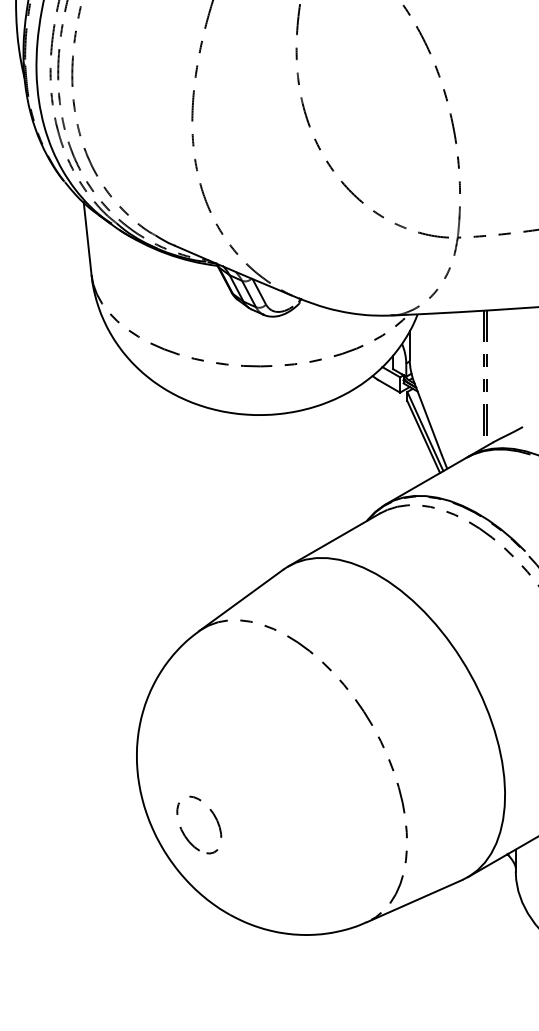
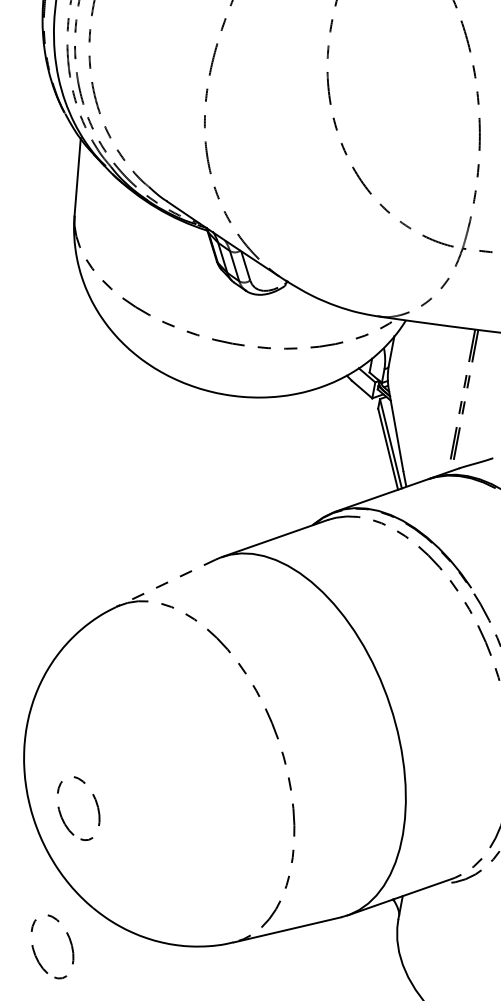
line: (240, 600) -> (165, 583), solid -> dashed
part: (212, 947) -> (68, 938), added

